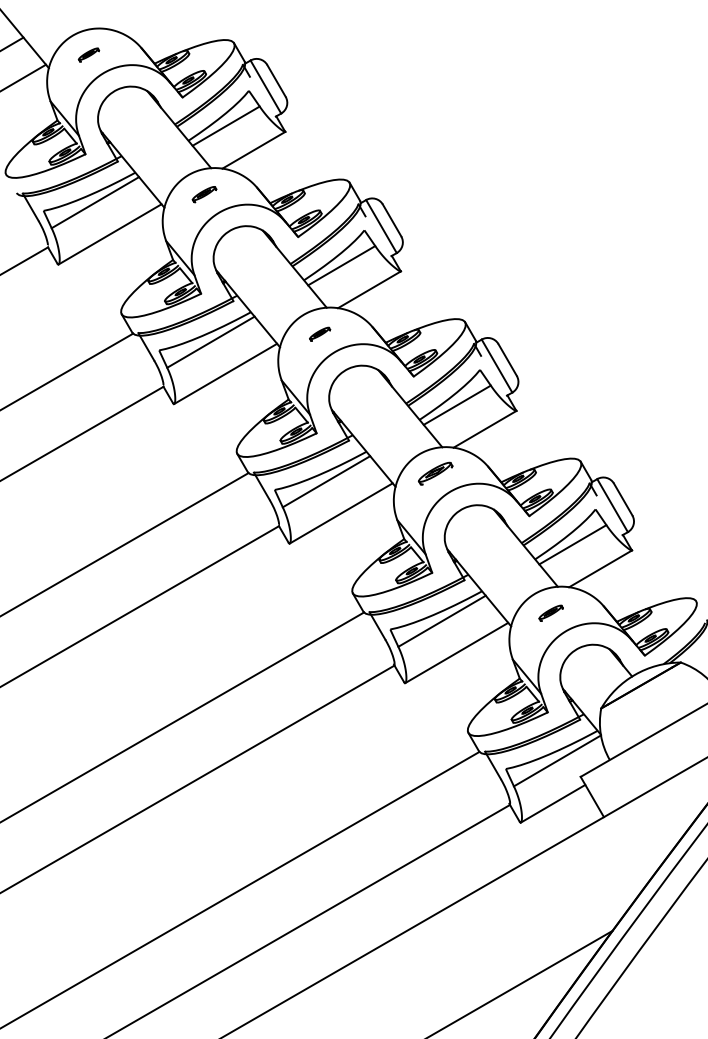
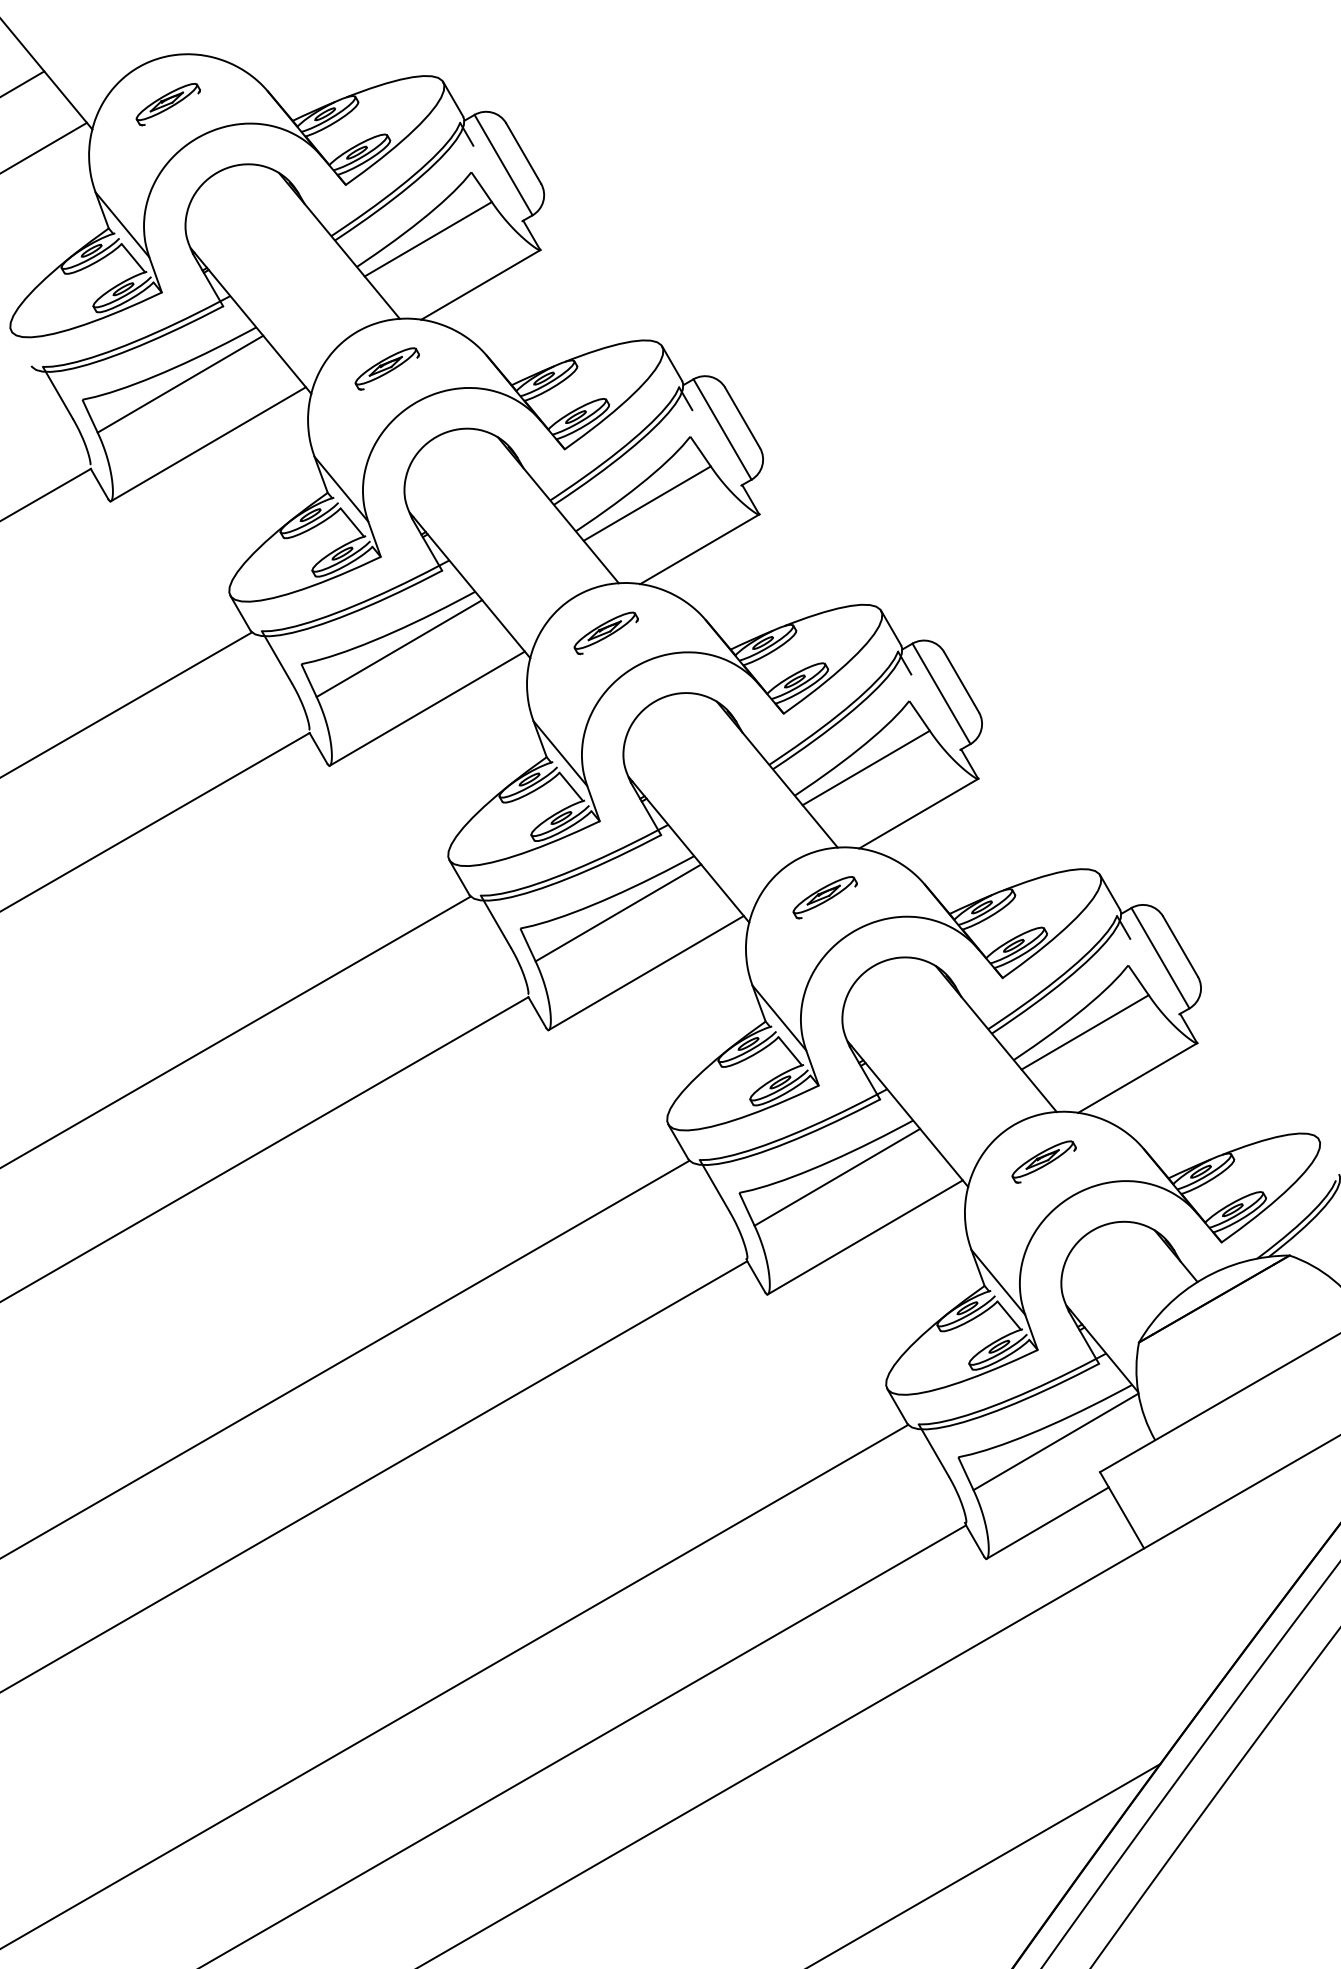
part: (88, 54) -> (167, 103), size x1.67
part: (204, 194) -> (387, 368), size x1.43
part: (319, 334) -> (605, 633), size x1.67
part: (550, 613) -> (1042, 1162), size x1.43

